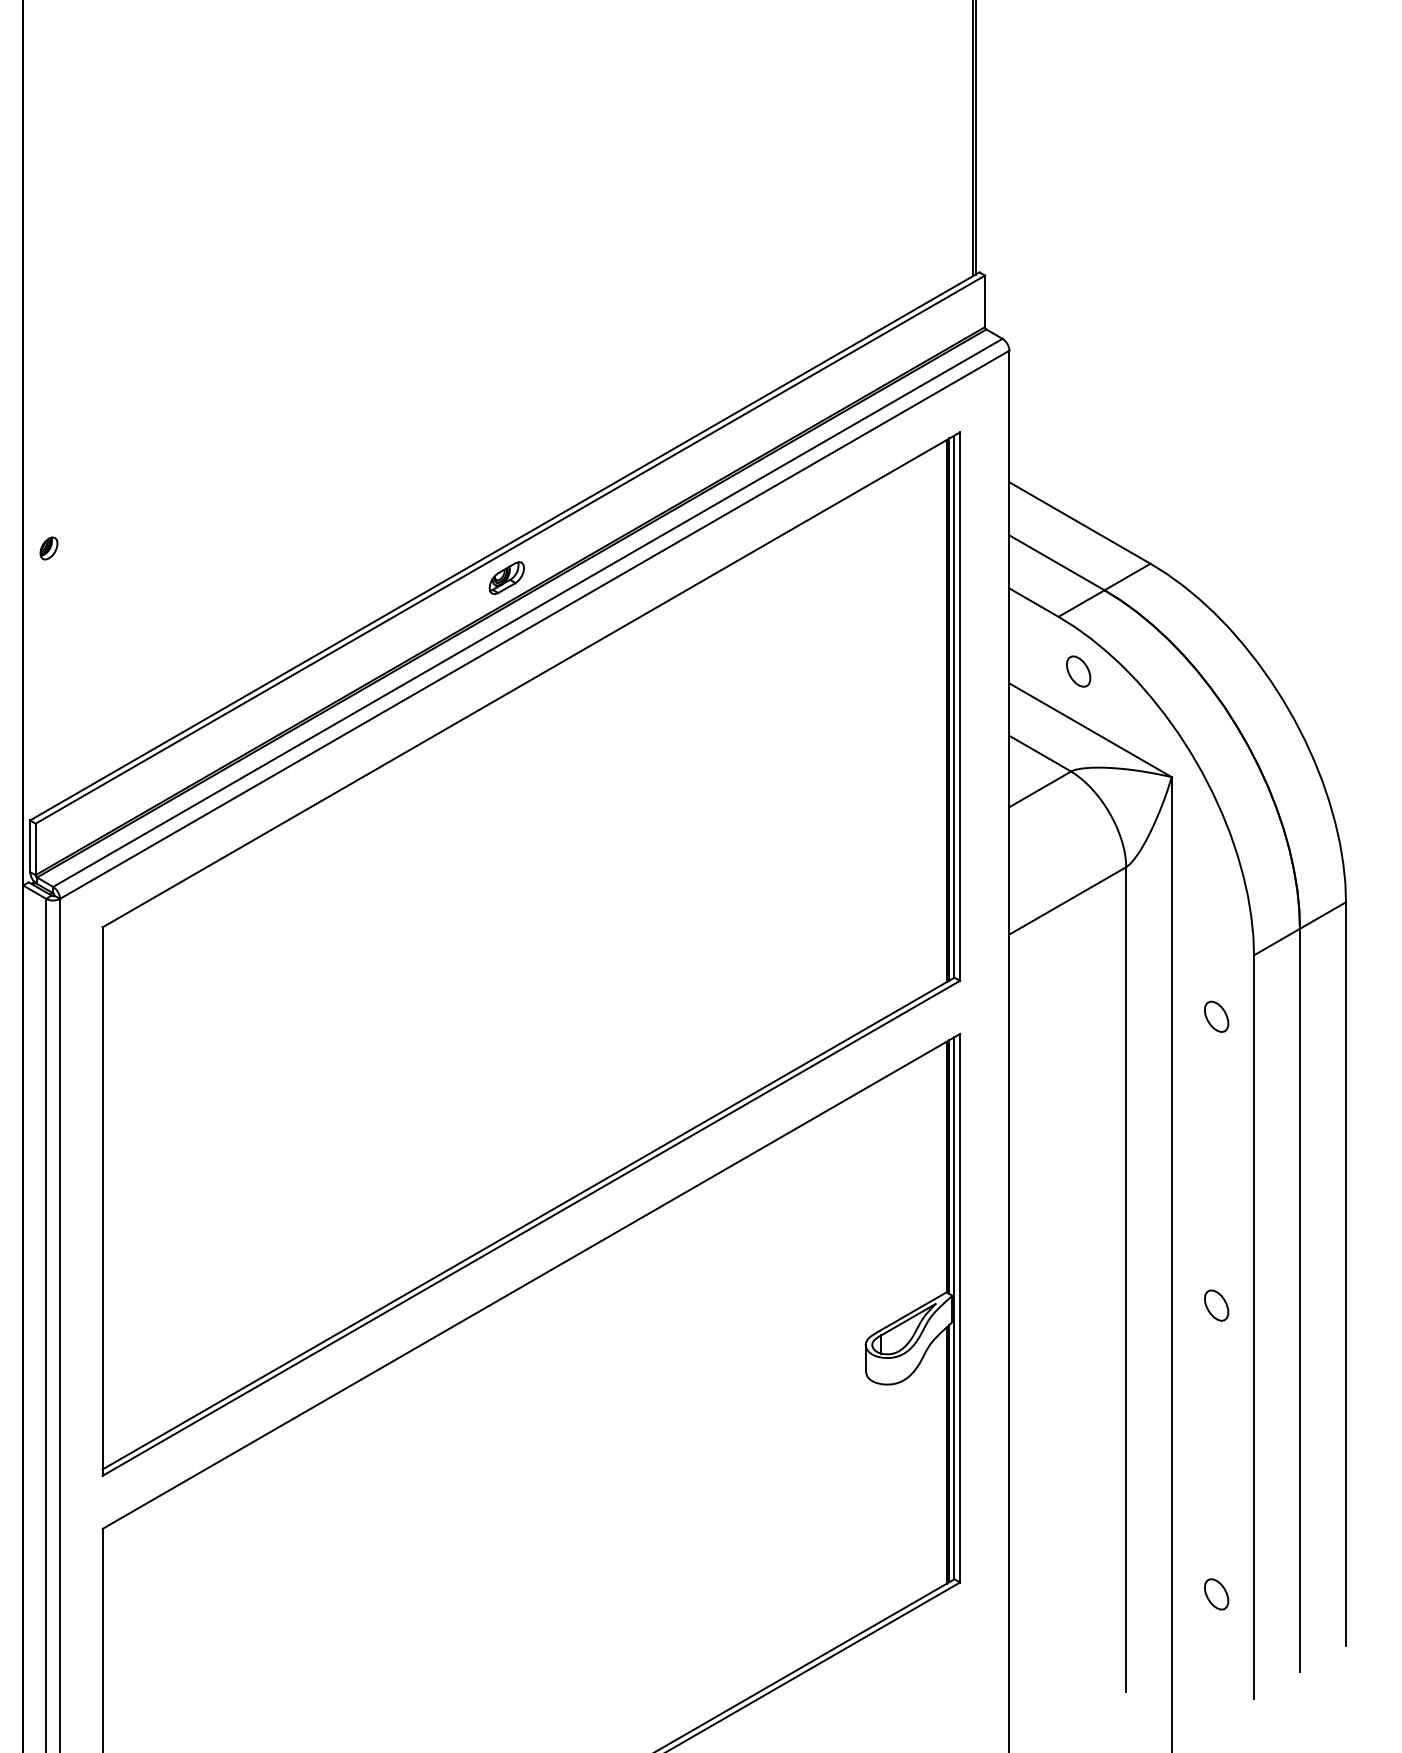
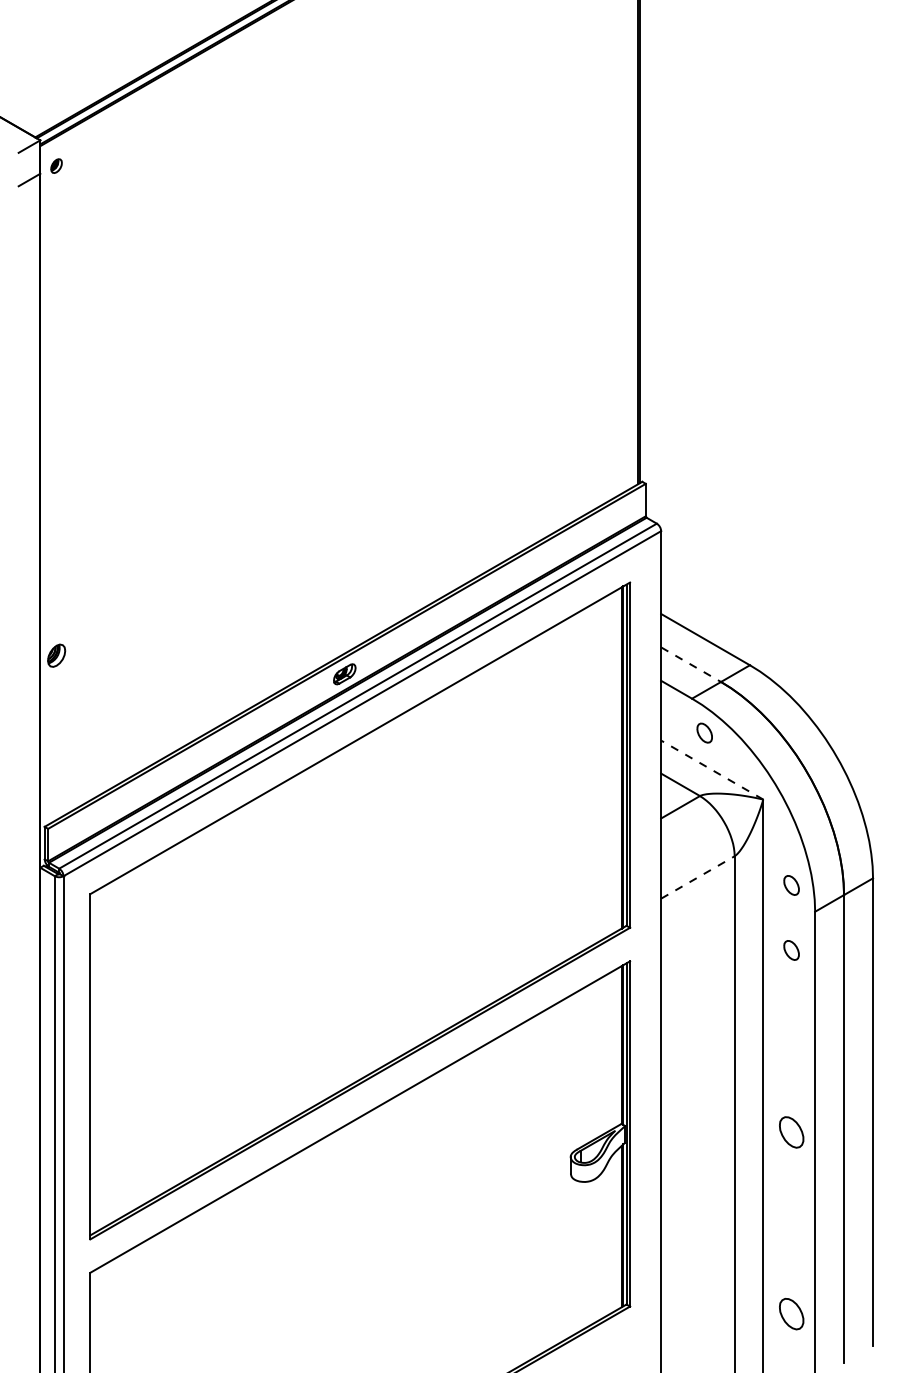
part: (48, 548) -> (56, 655), size x1.6
line: (1057, 562) -> (691, 664), solid -> dashed
line: (1090, 730) -> (712, 770), solid -> dashed
line: (1068, 900) -> (698, 877), solid -> dashed
part: (1216, 913) -> (791, 885), added
part: (1216, 1304) -> (791, 1131), size x1.6
part: (1216, 1593) -> (791, 1313), size x1.6

